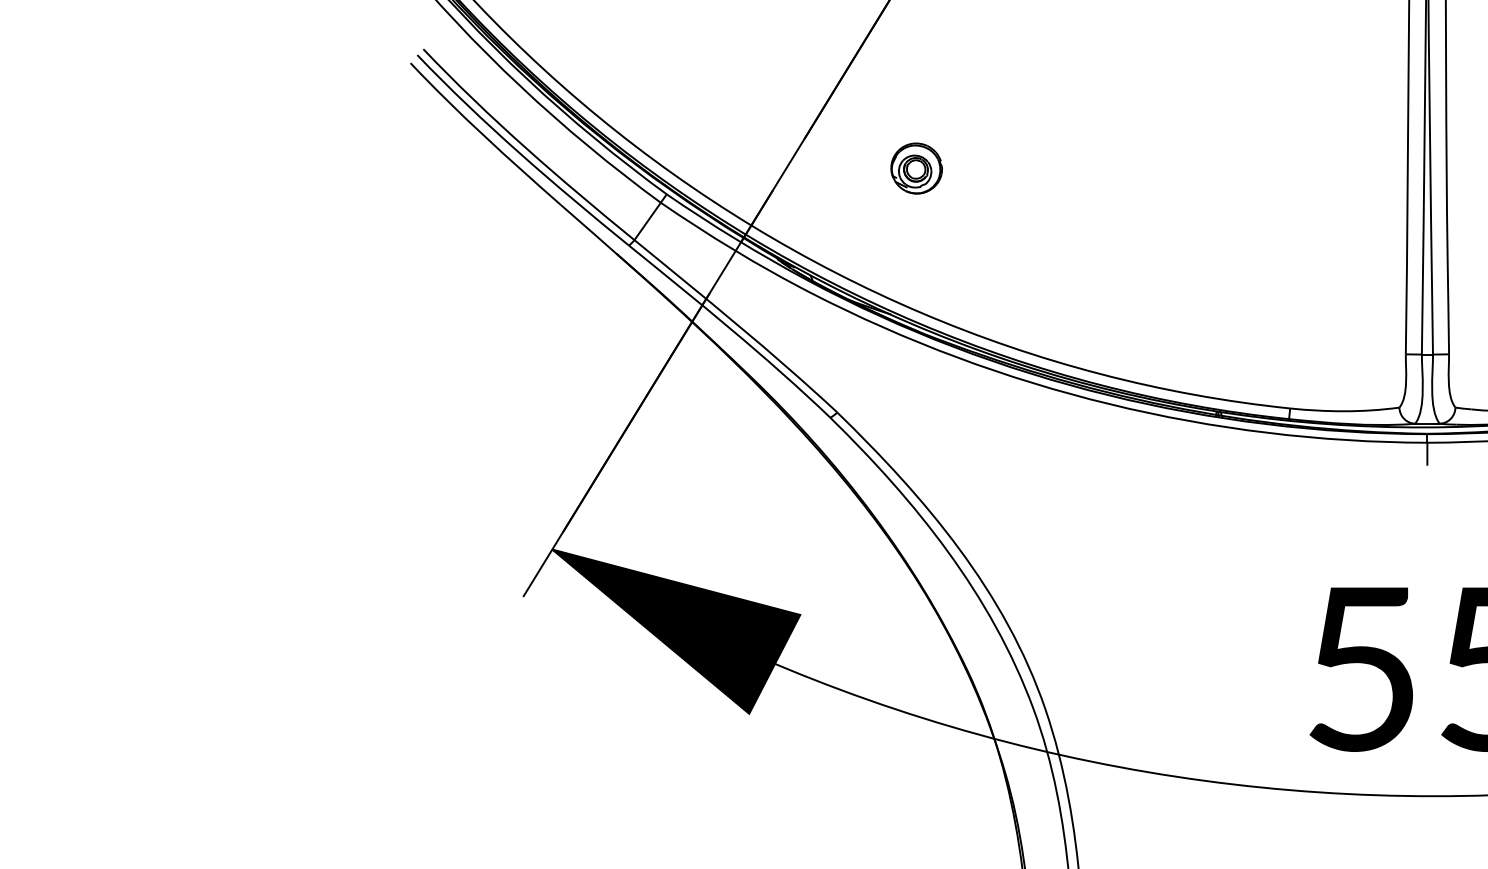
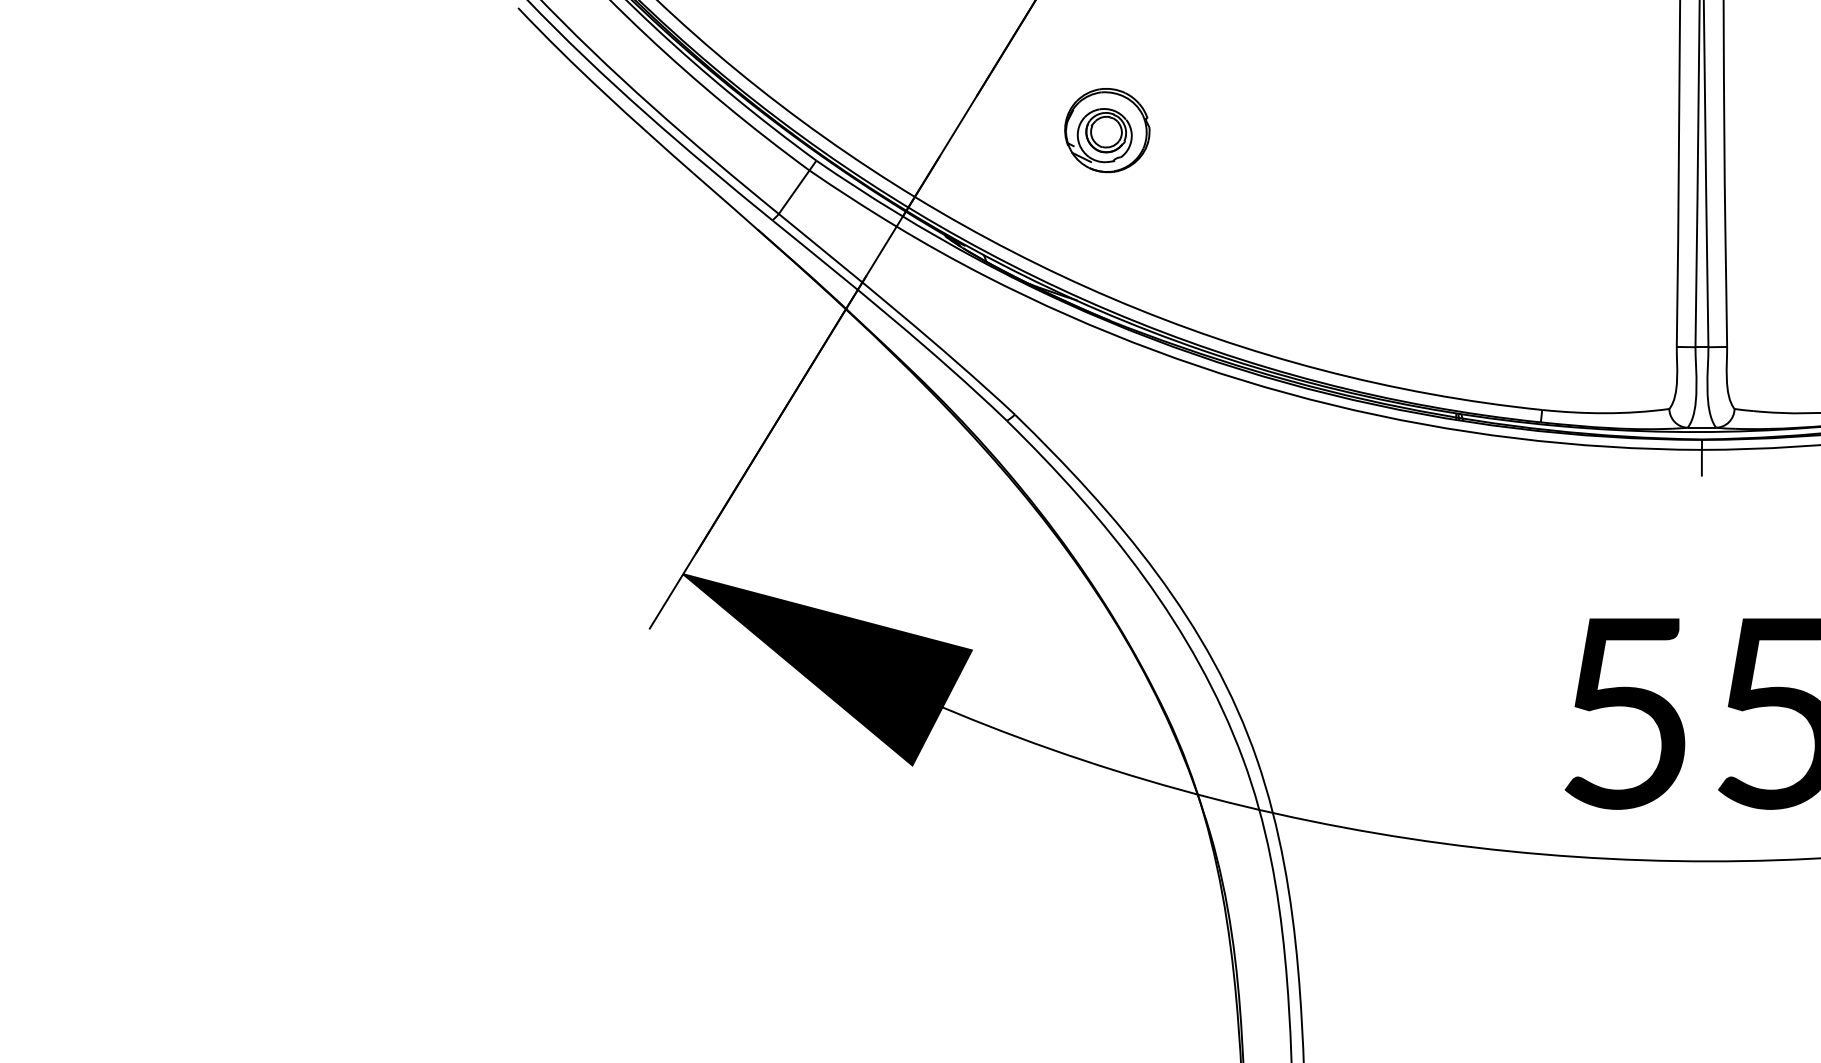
part: (916, 168) -> (1107, 130), size x1.43

